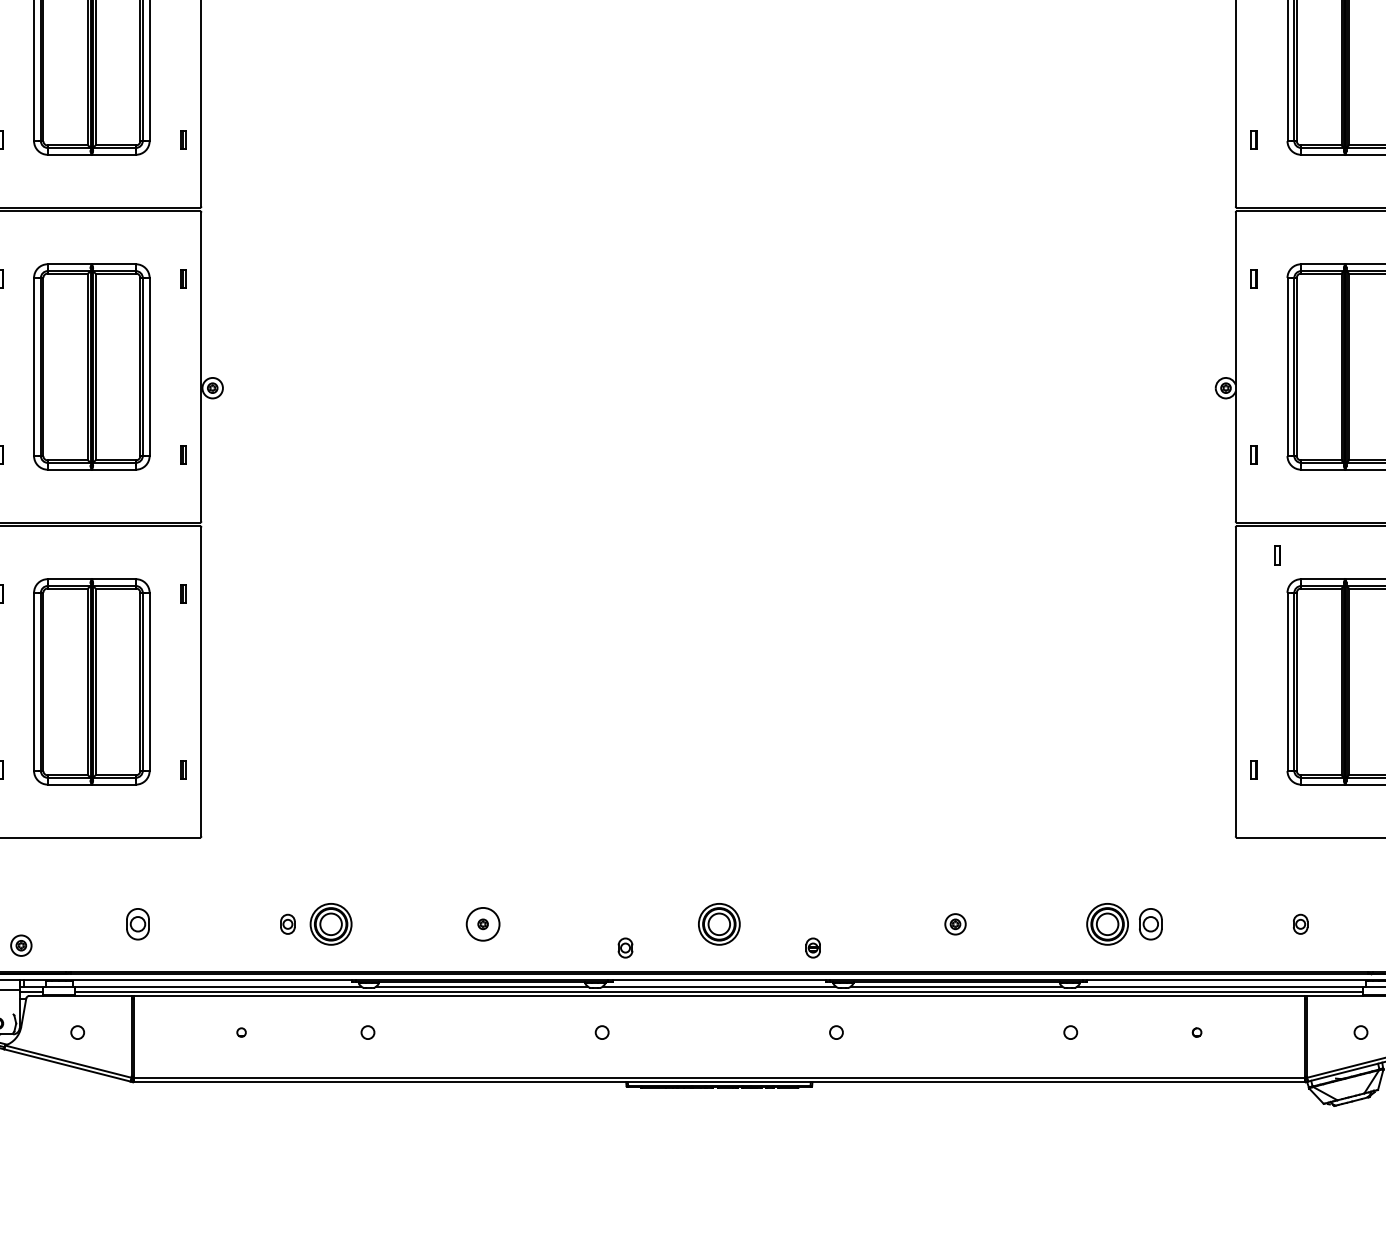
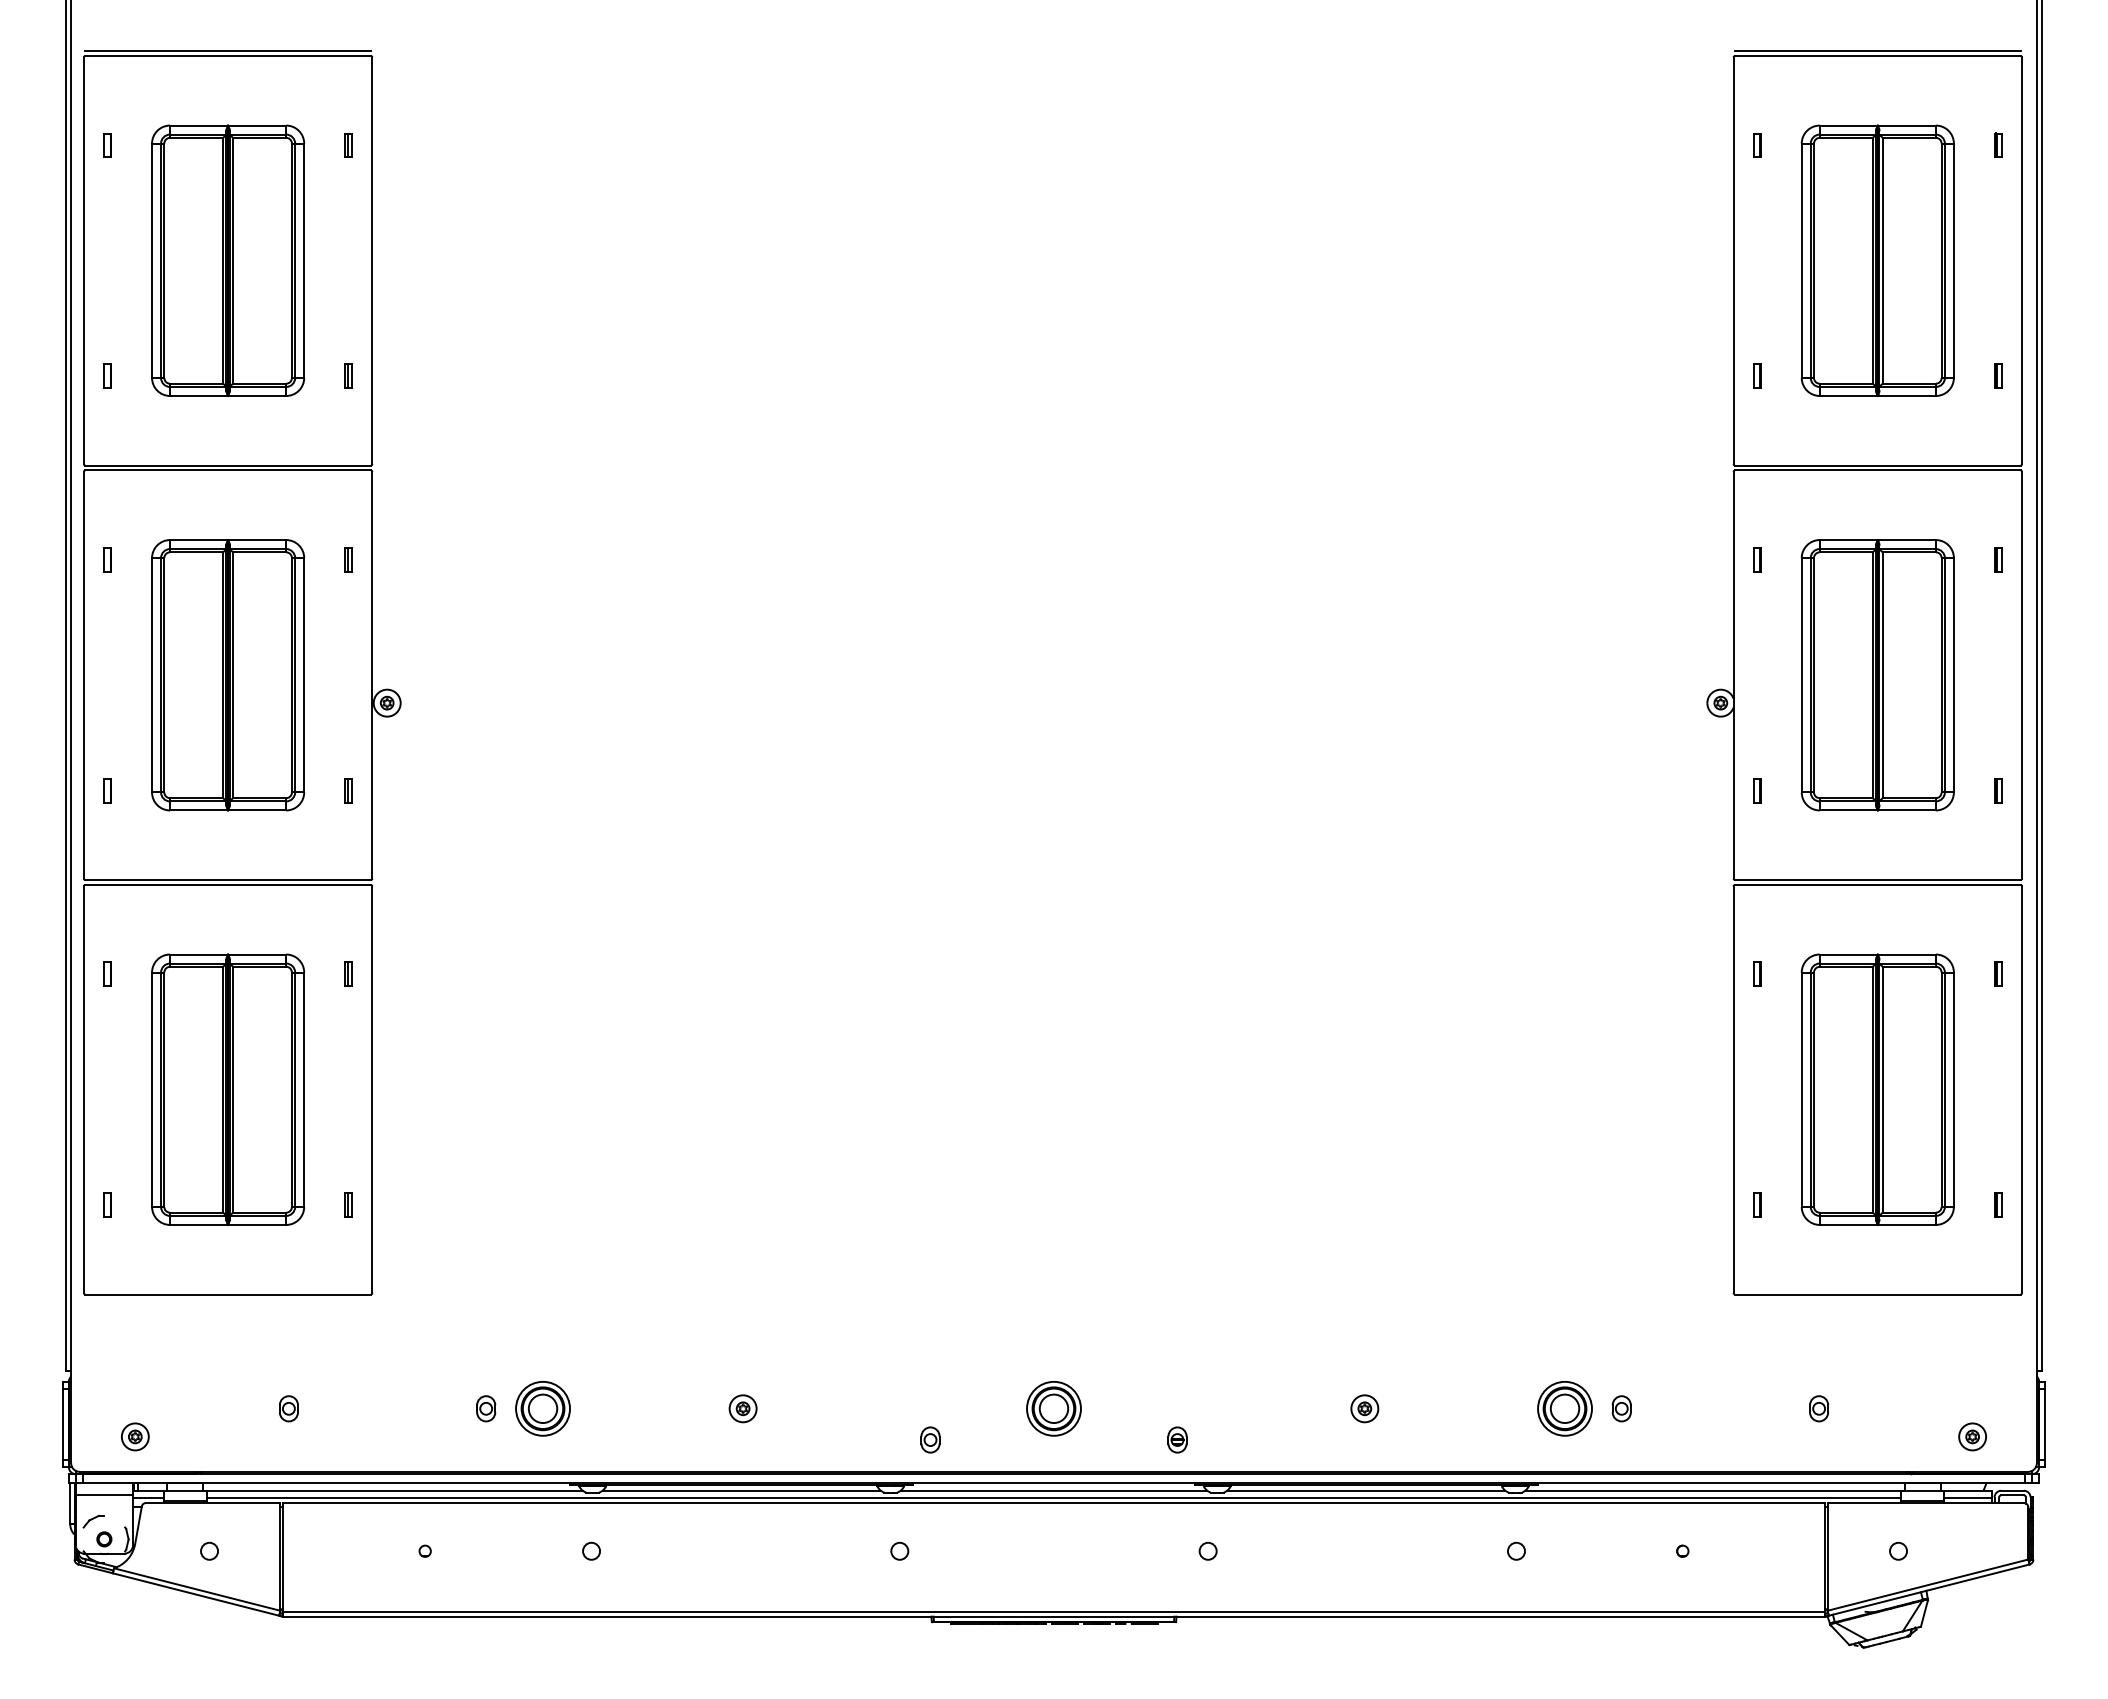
part: (1277, 554) -> (1757, 973), moved
part: (137, 924) -> (288, 1408), size x0.62
circle: (482, 924) -> (742, 1408), size x0.62
part: (1150, 924) -> (1621, 1408), size x0.62

